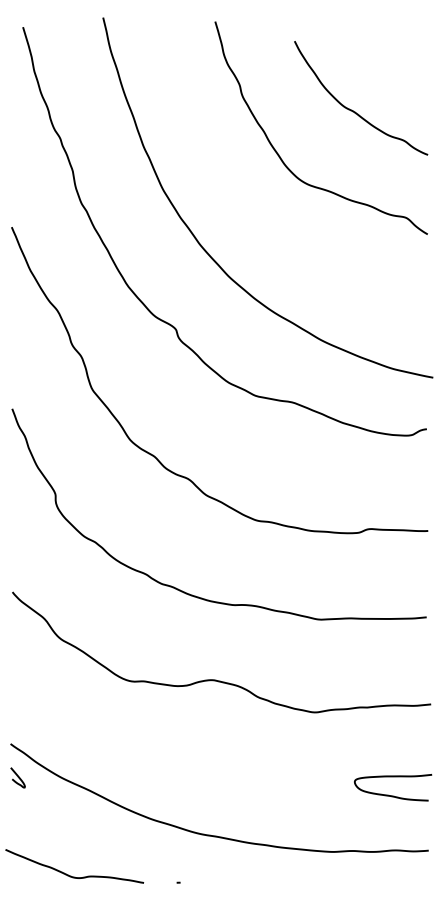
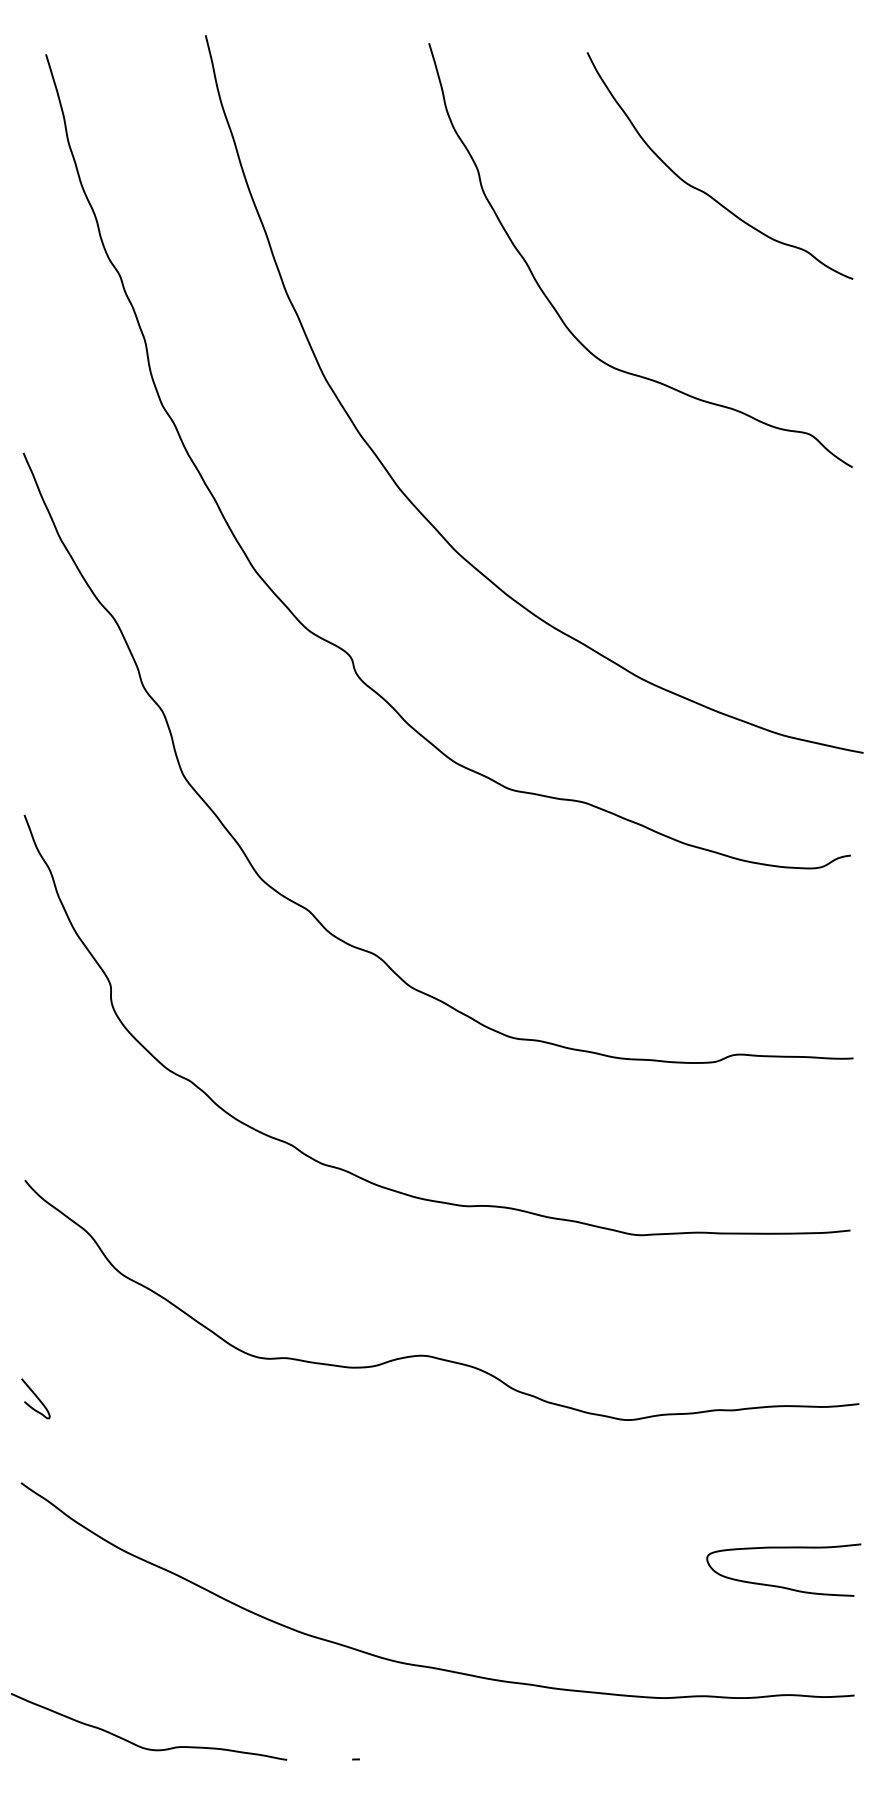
curve: (355, 111) -> (708, 192), moved
curve: (17, 777) -> (34, 1398), moved

